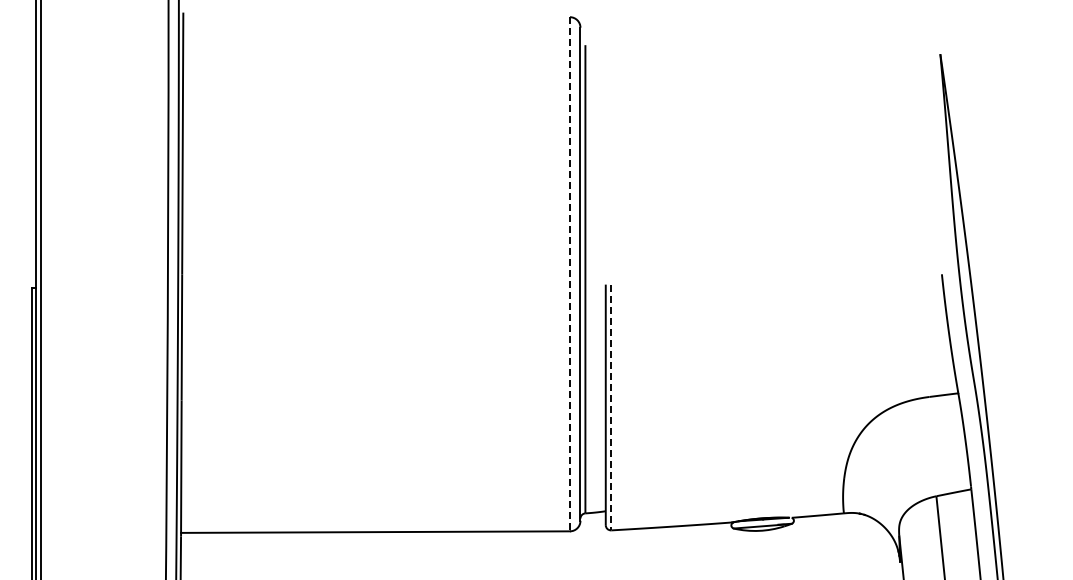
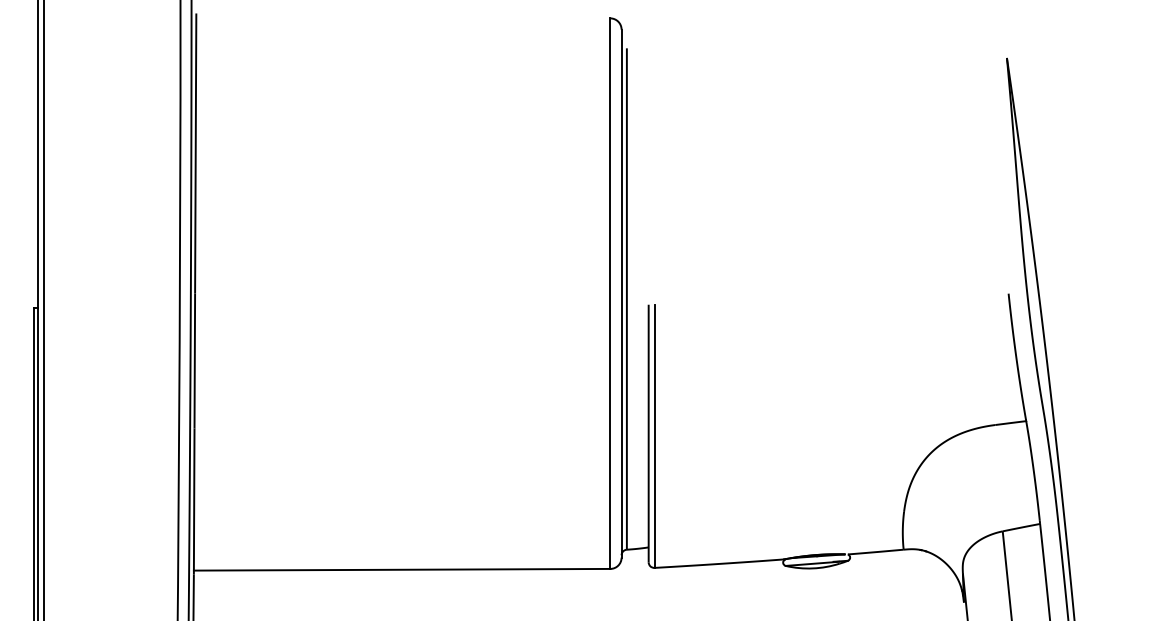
line: (569, 274) -> (609, 293), dashed -> solid
line: (611, 407) -> (654, 436), dashed -> solid

